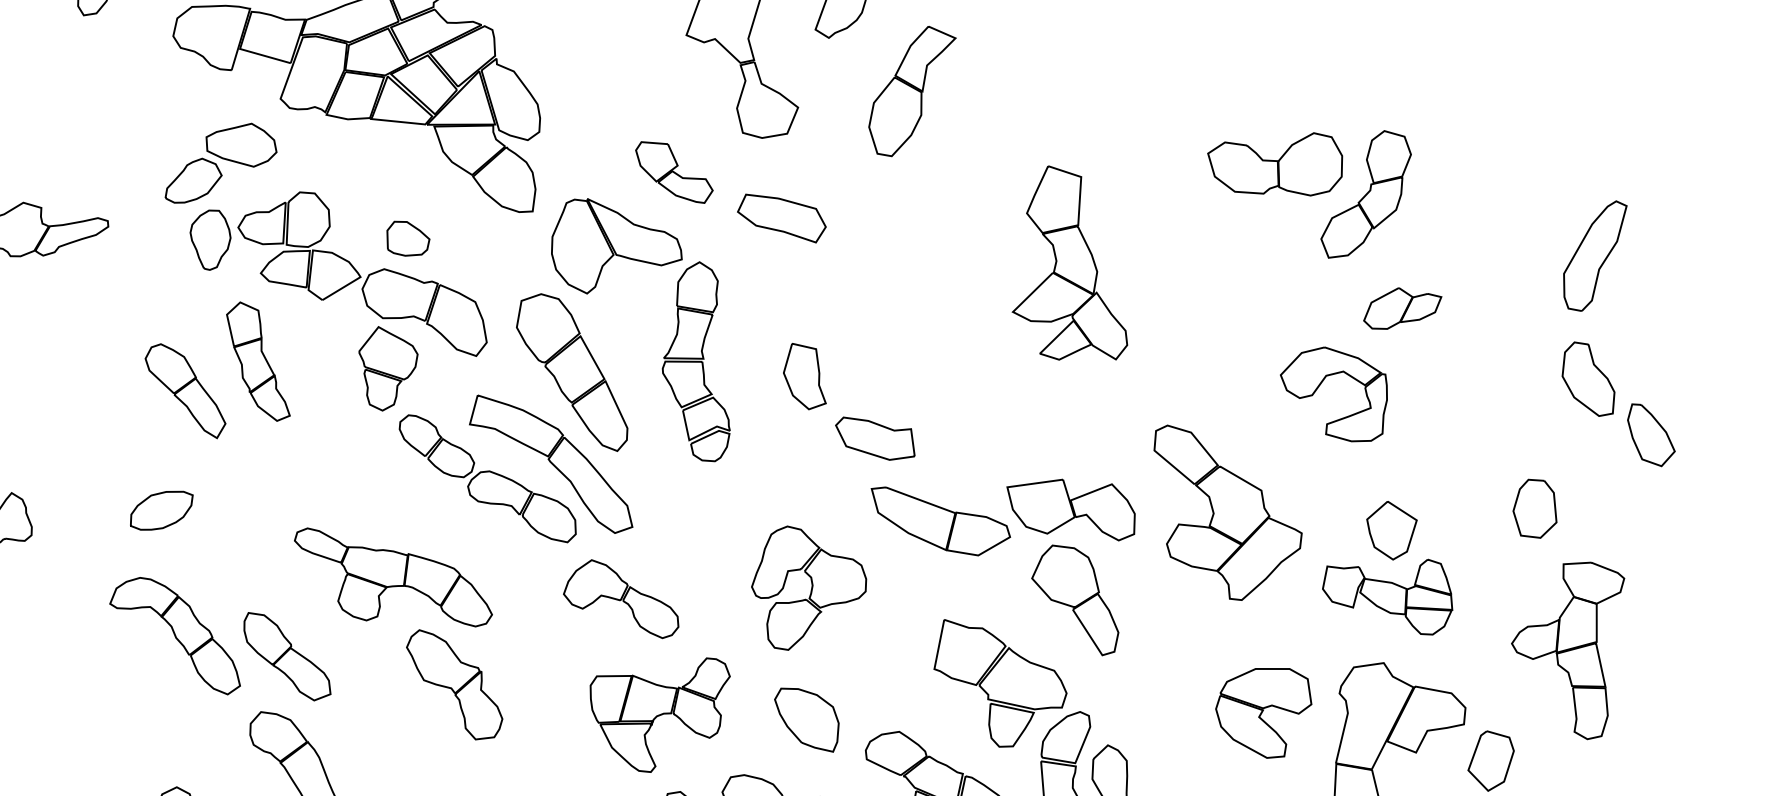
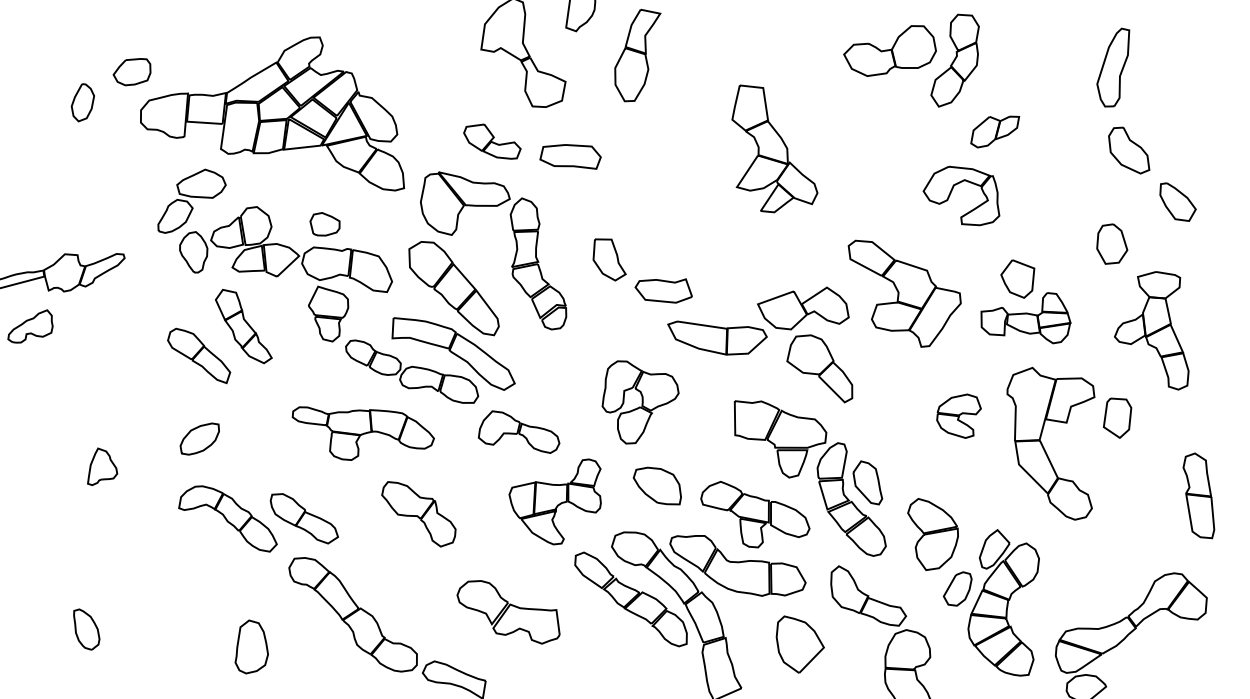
part: (1650, 434) -> (1177, 201), moved
part: (390, 585) -> (362, 433), moved
part: (1262, 710) -> (958, 416), size x0.7

